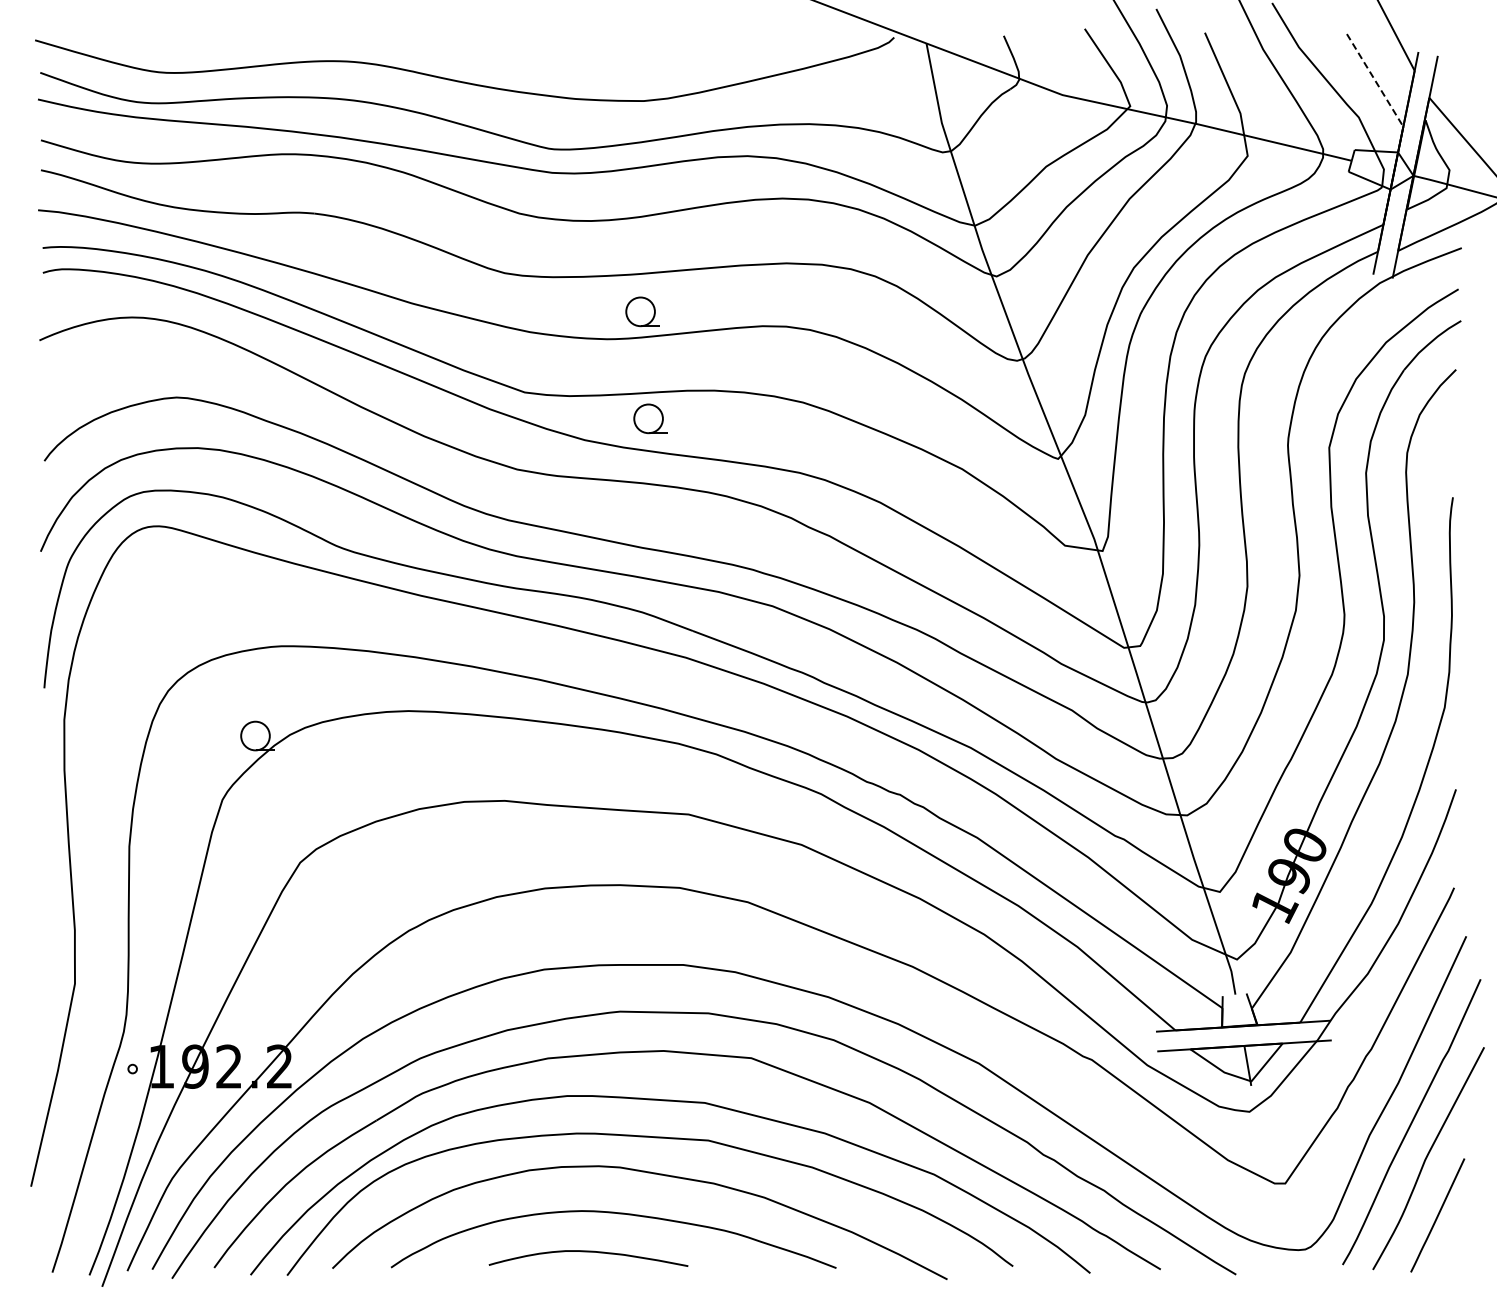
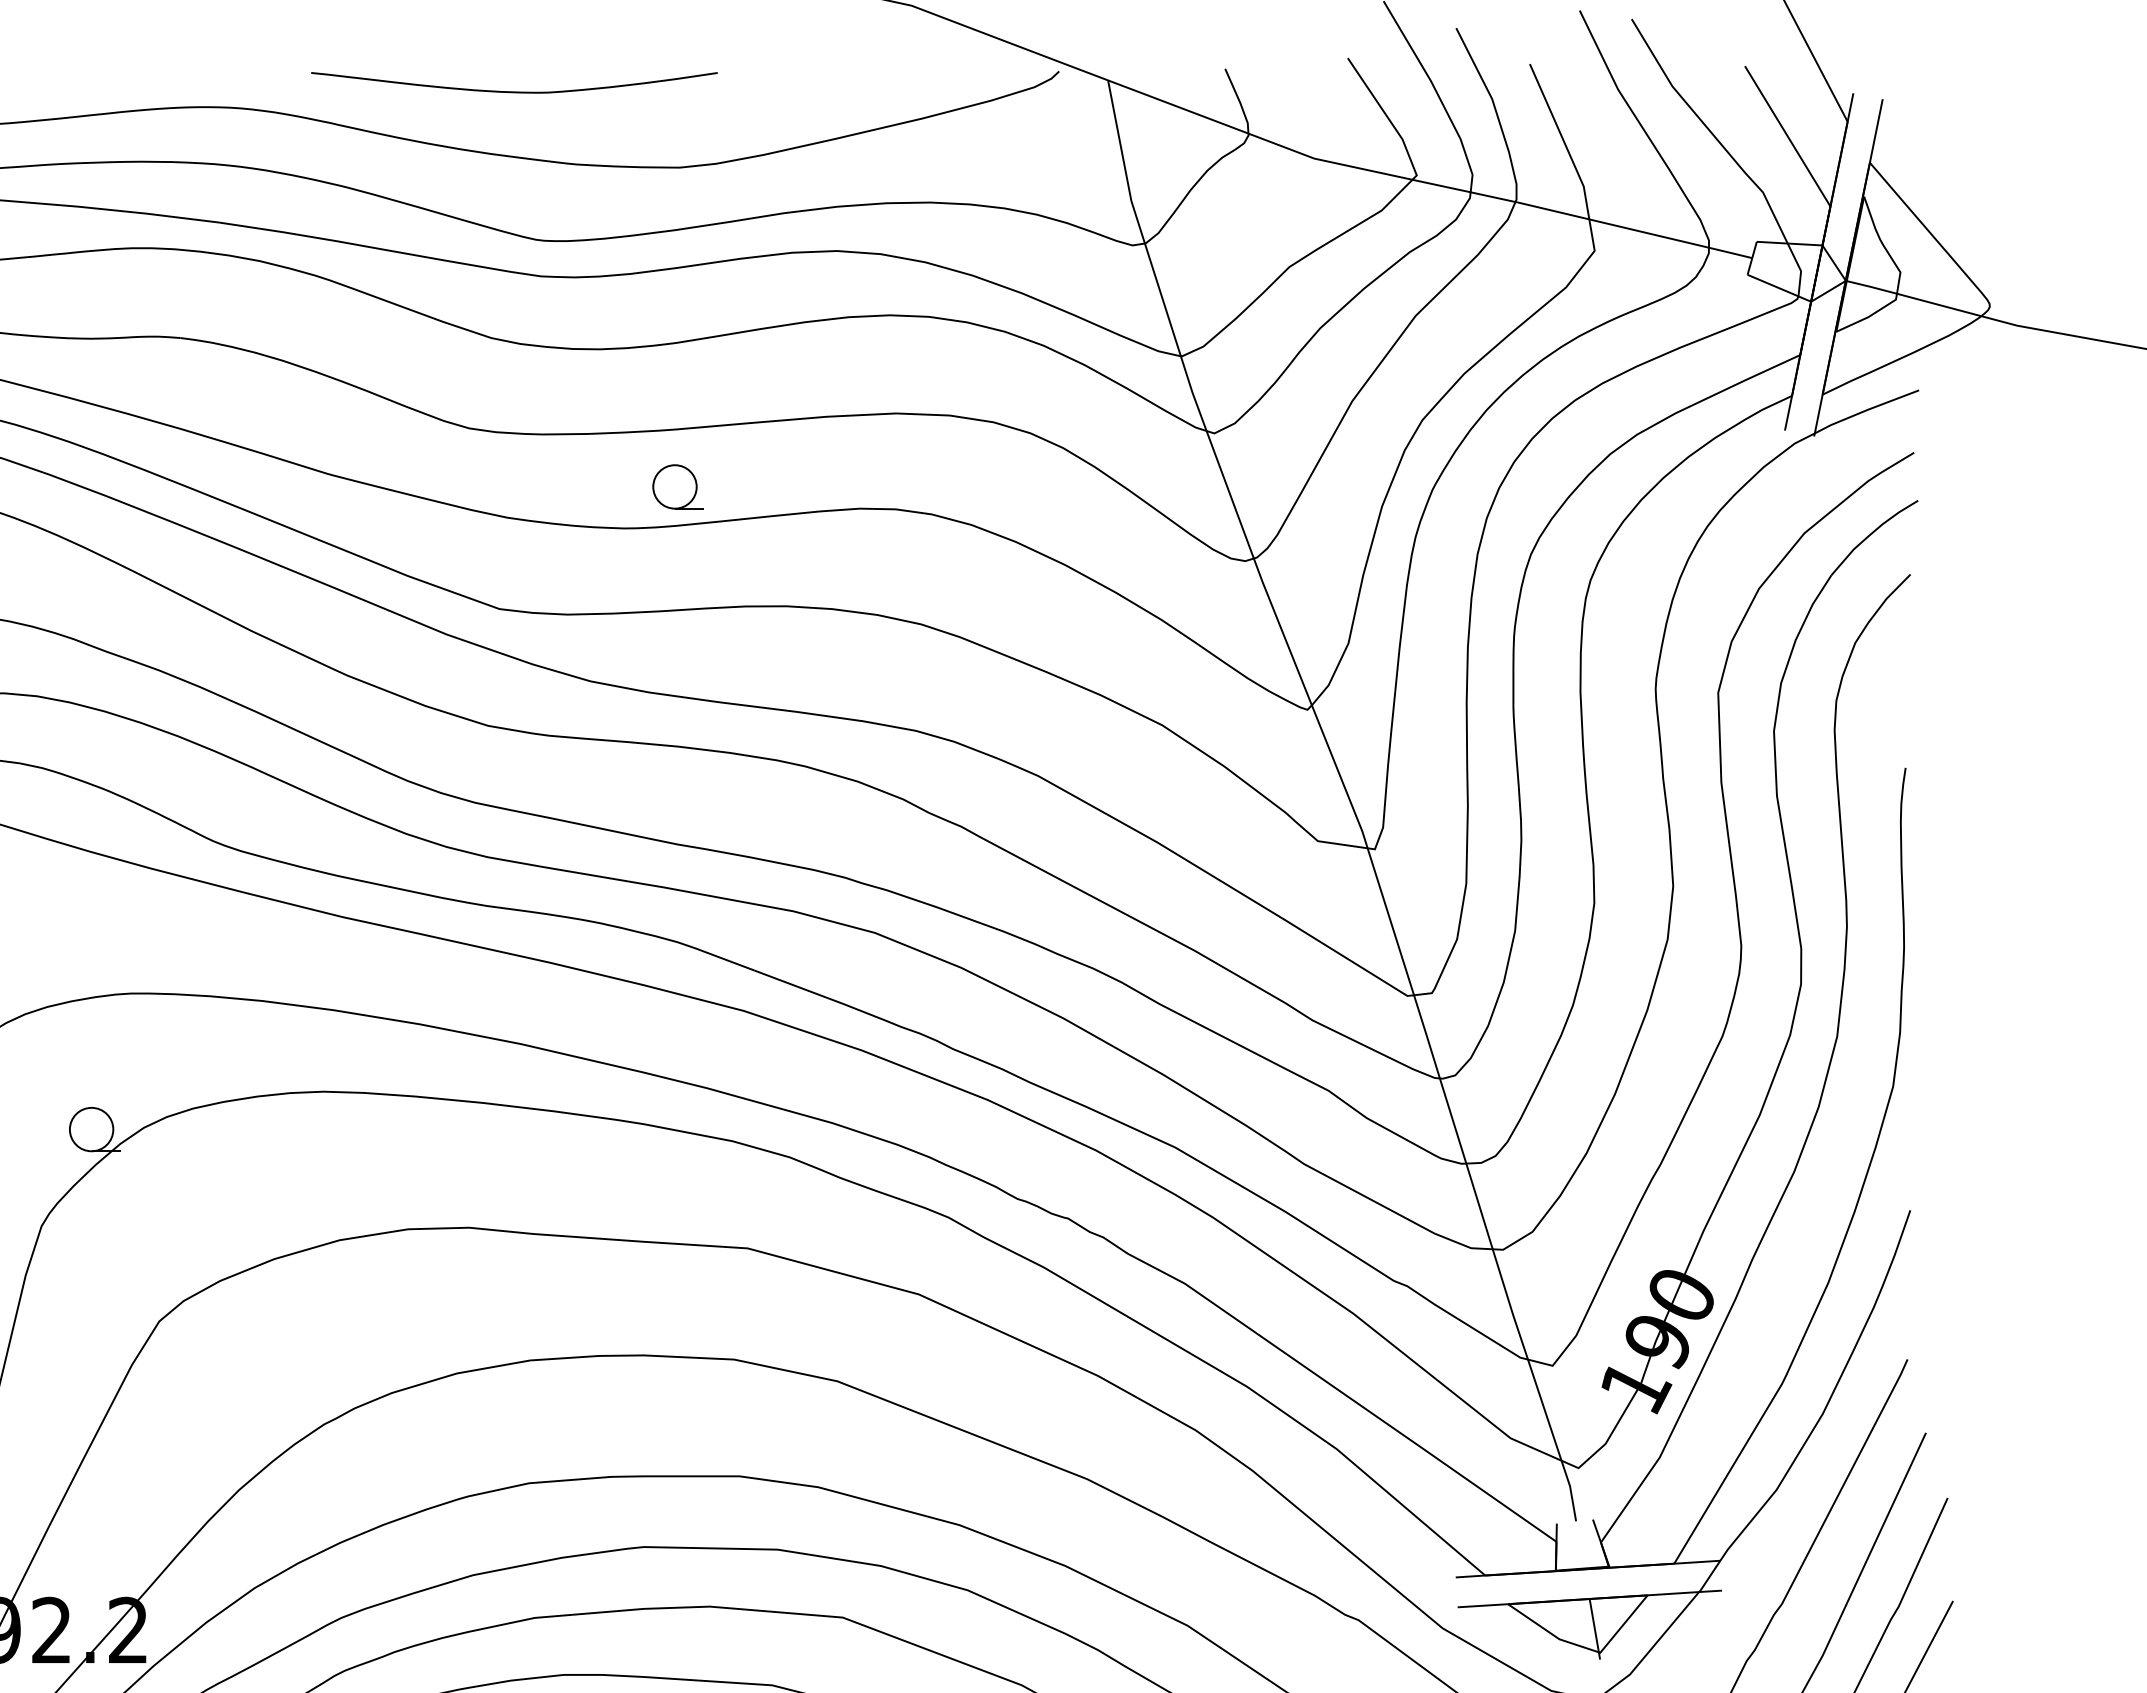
curve: (534, 50) -> (514, 91), added
line: (1375, 80) -> (1788, 136), dashed -> solid
part: (650, 418) -> (689, 648), removed

